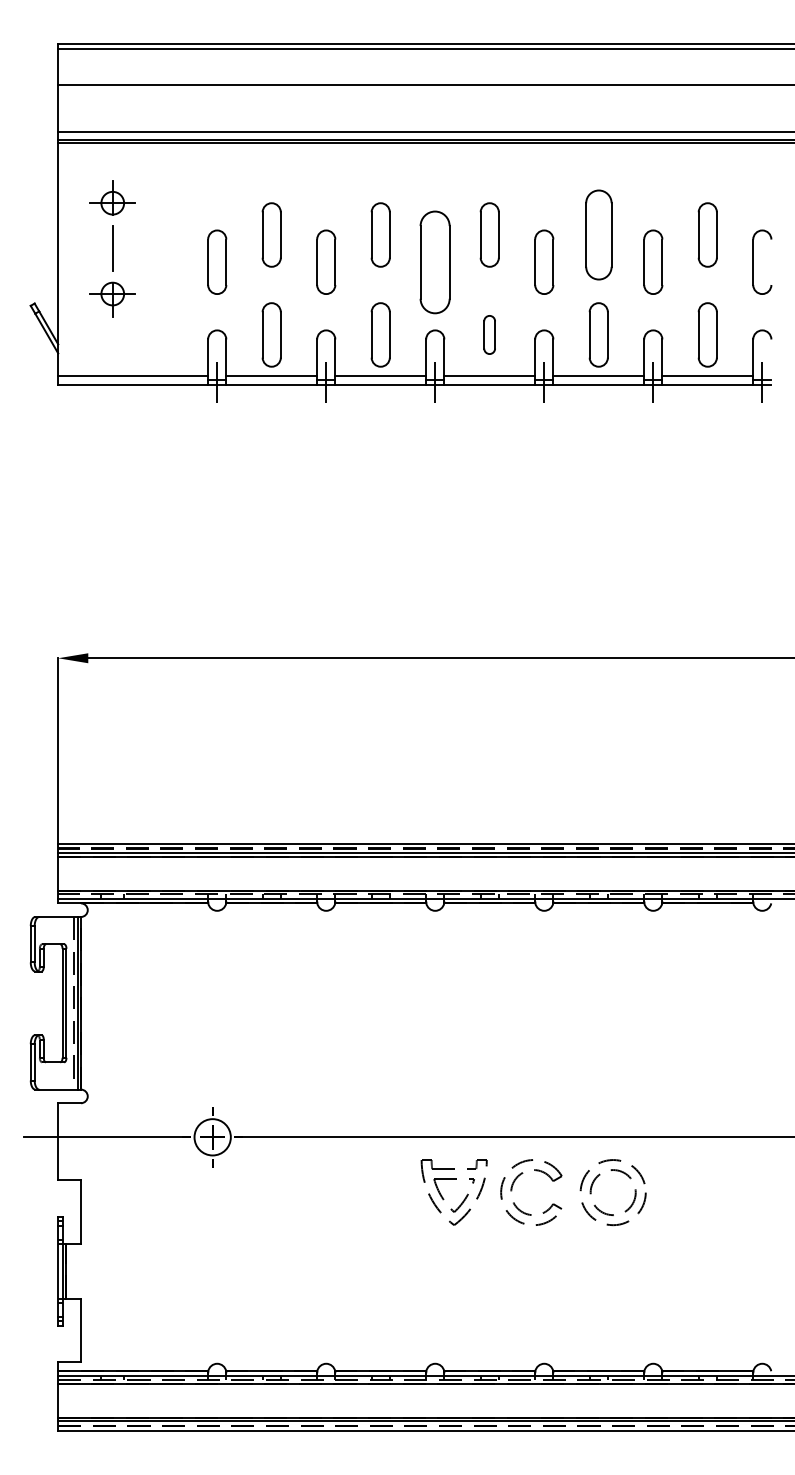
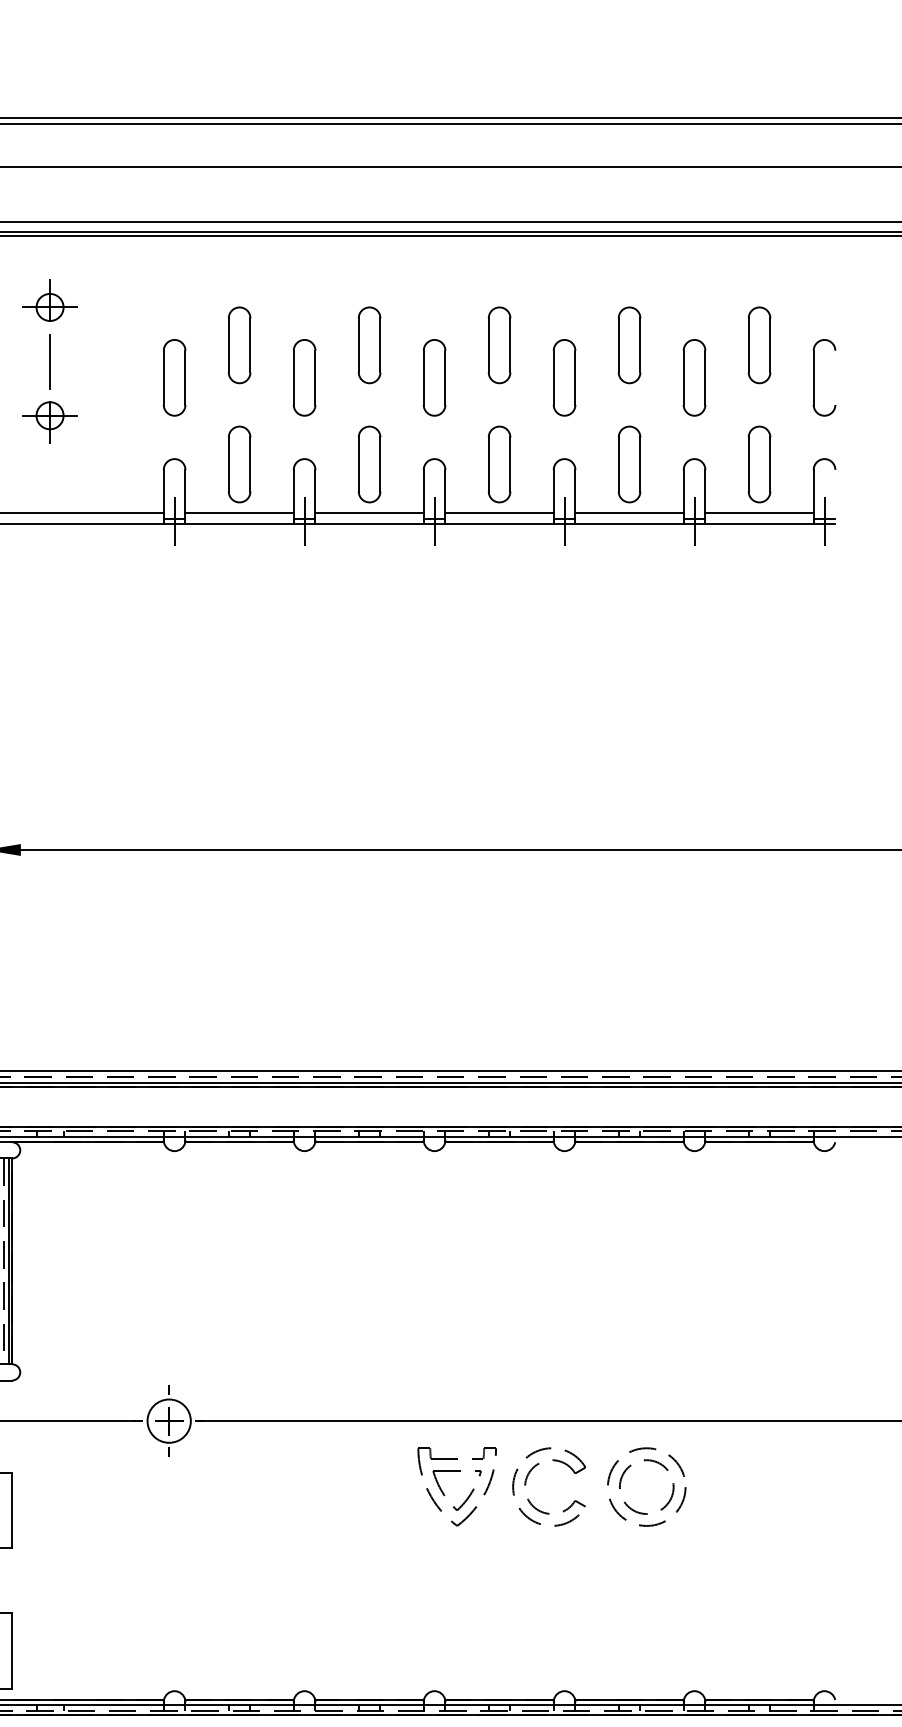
part: (598, 234) -> (629, 344), size x0.71
part: (435, 261) -> (434, 376), size x0.62
part: (489, 334) -> (499, 463), size x1.67

